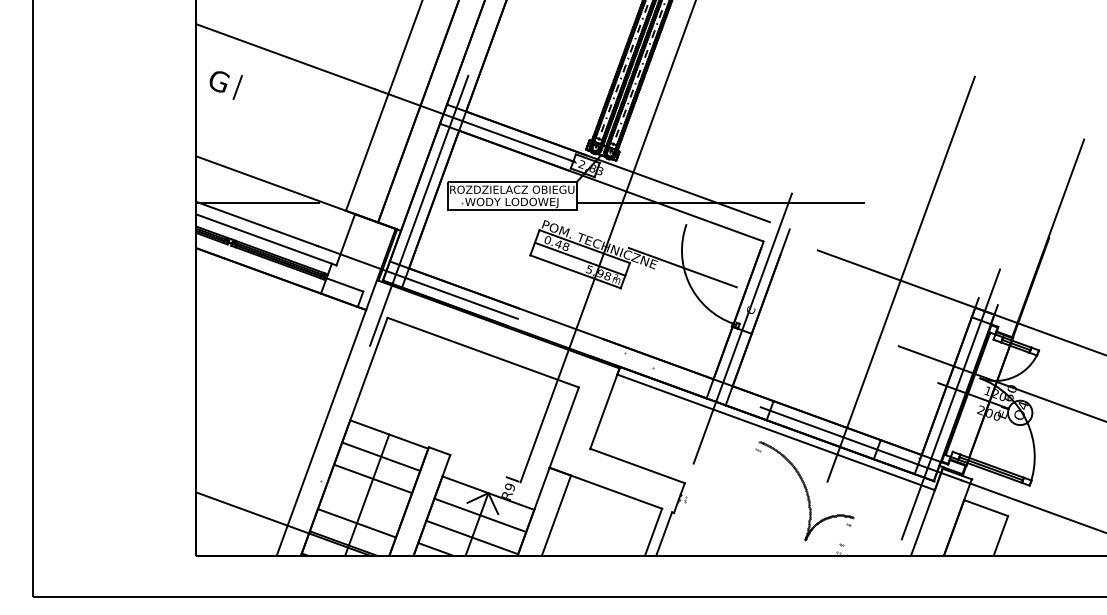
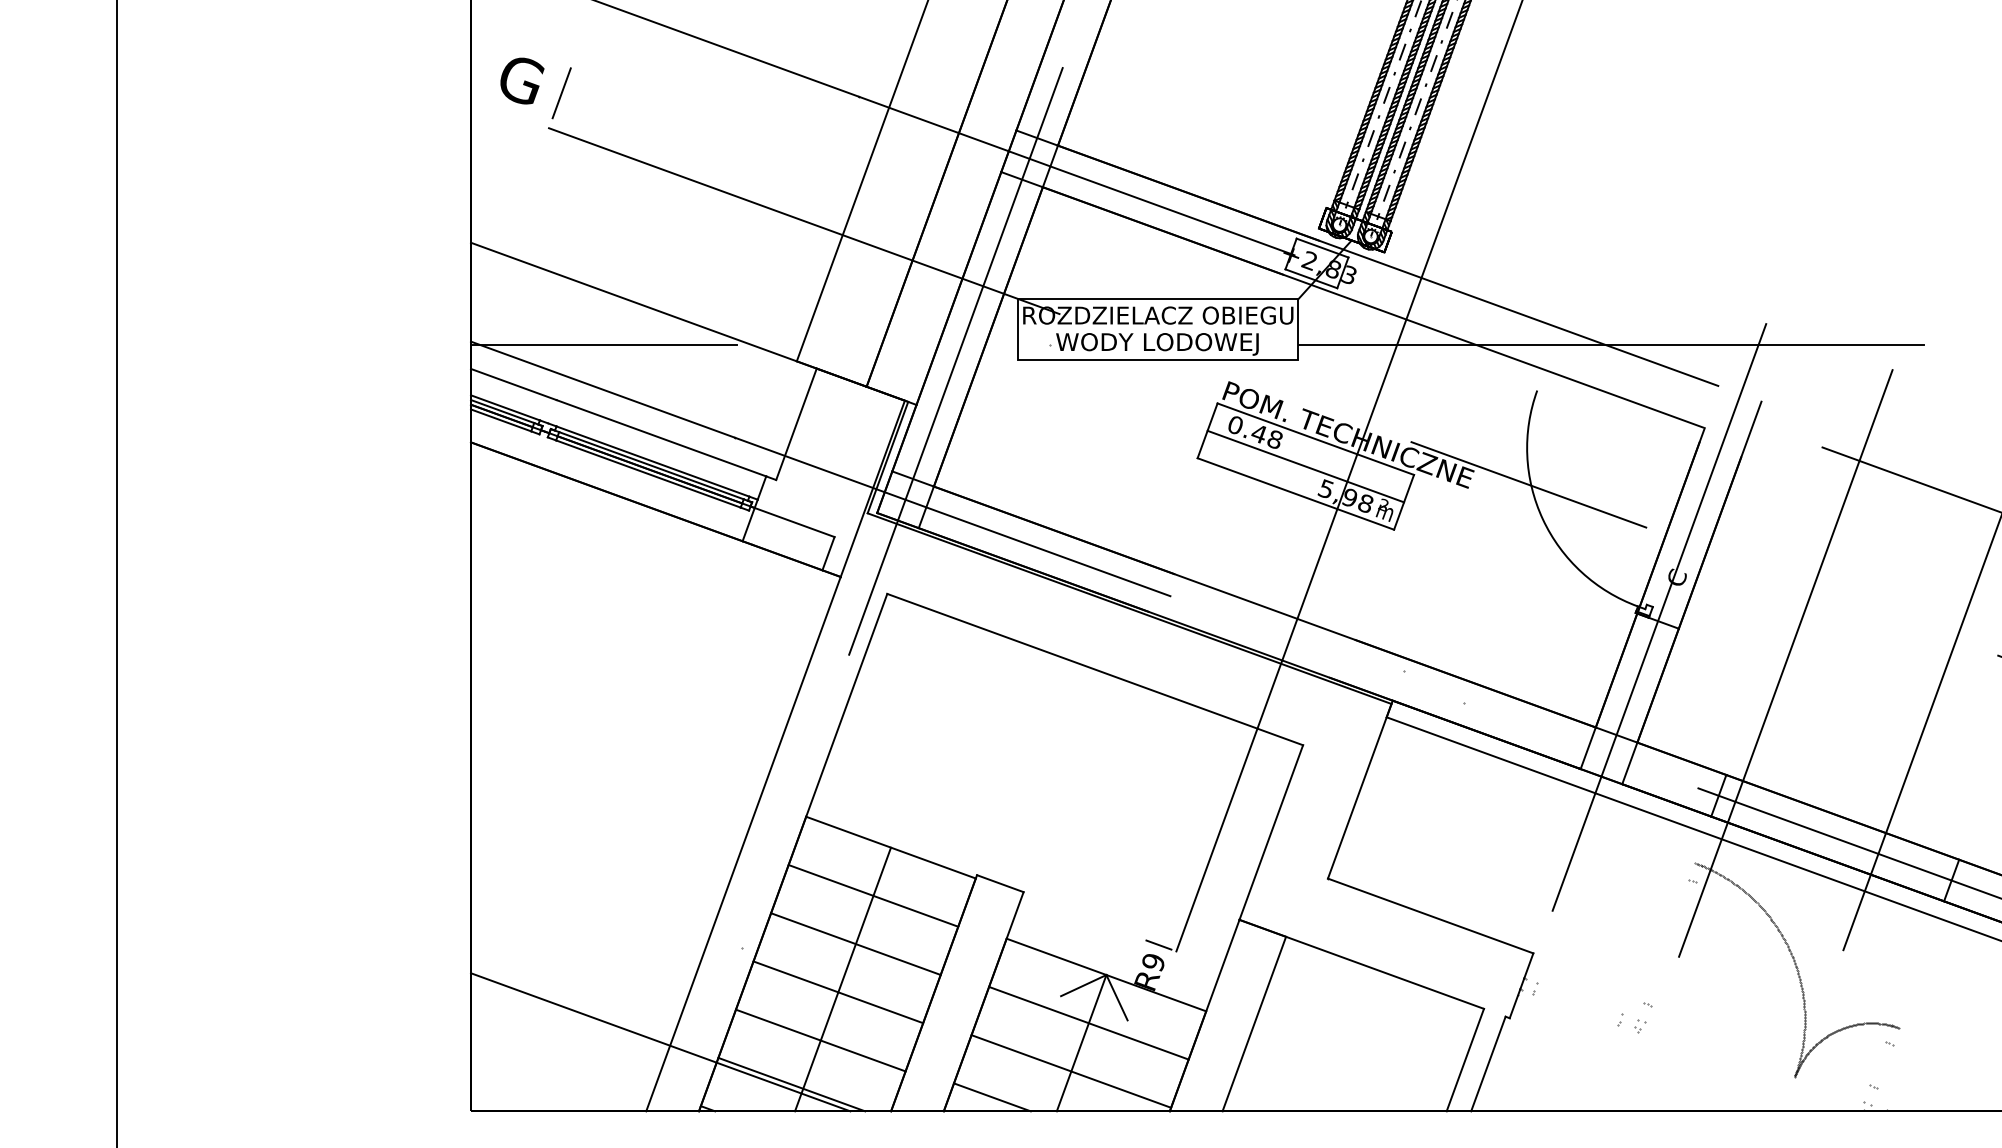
line: (348, 146) -> (802, 221), added
line: (800, 349) -> (1784, 662), added
line: (365, 500) -> (839, 990), added
part: (731, 512) -> (1634, 1017), added

